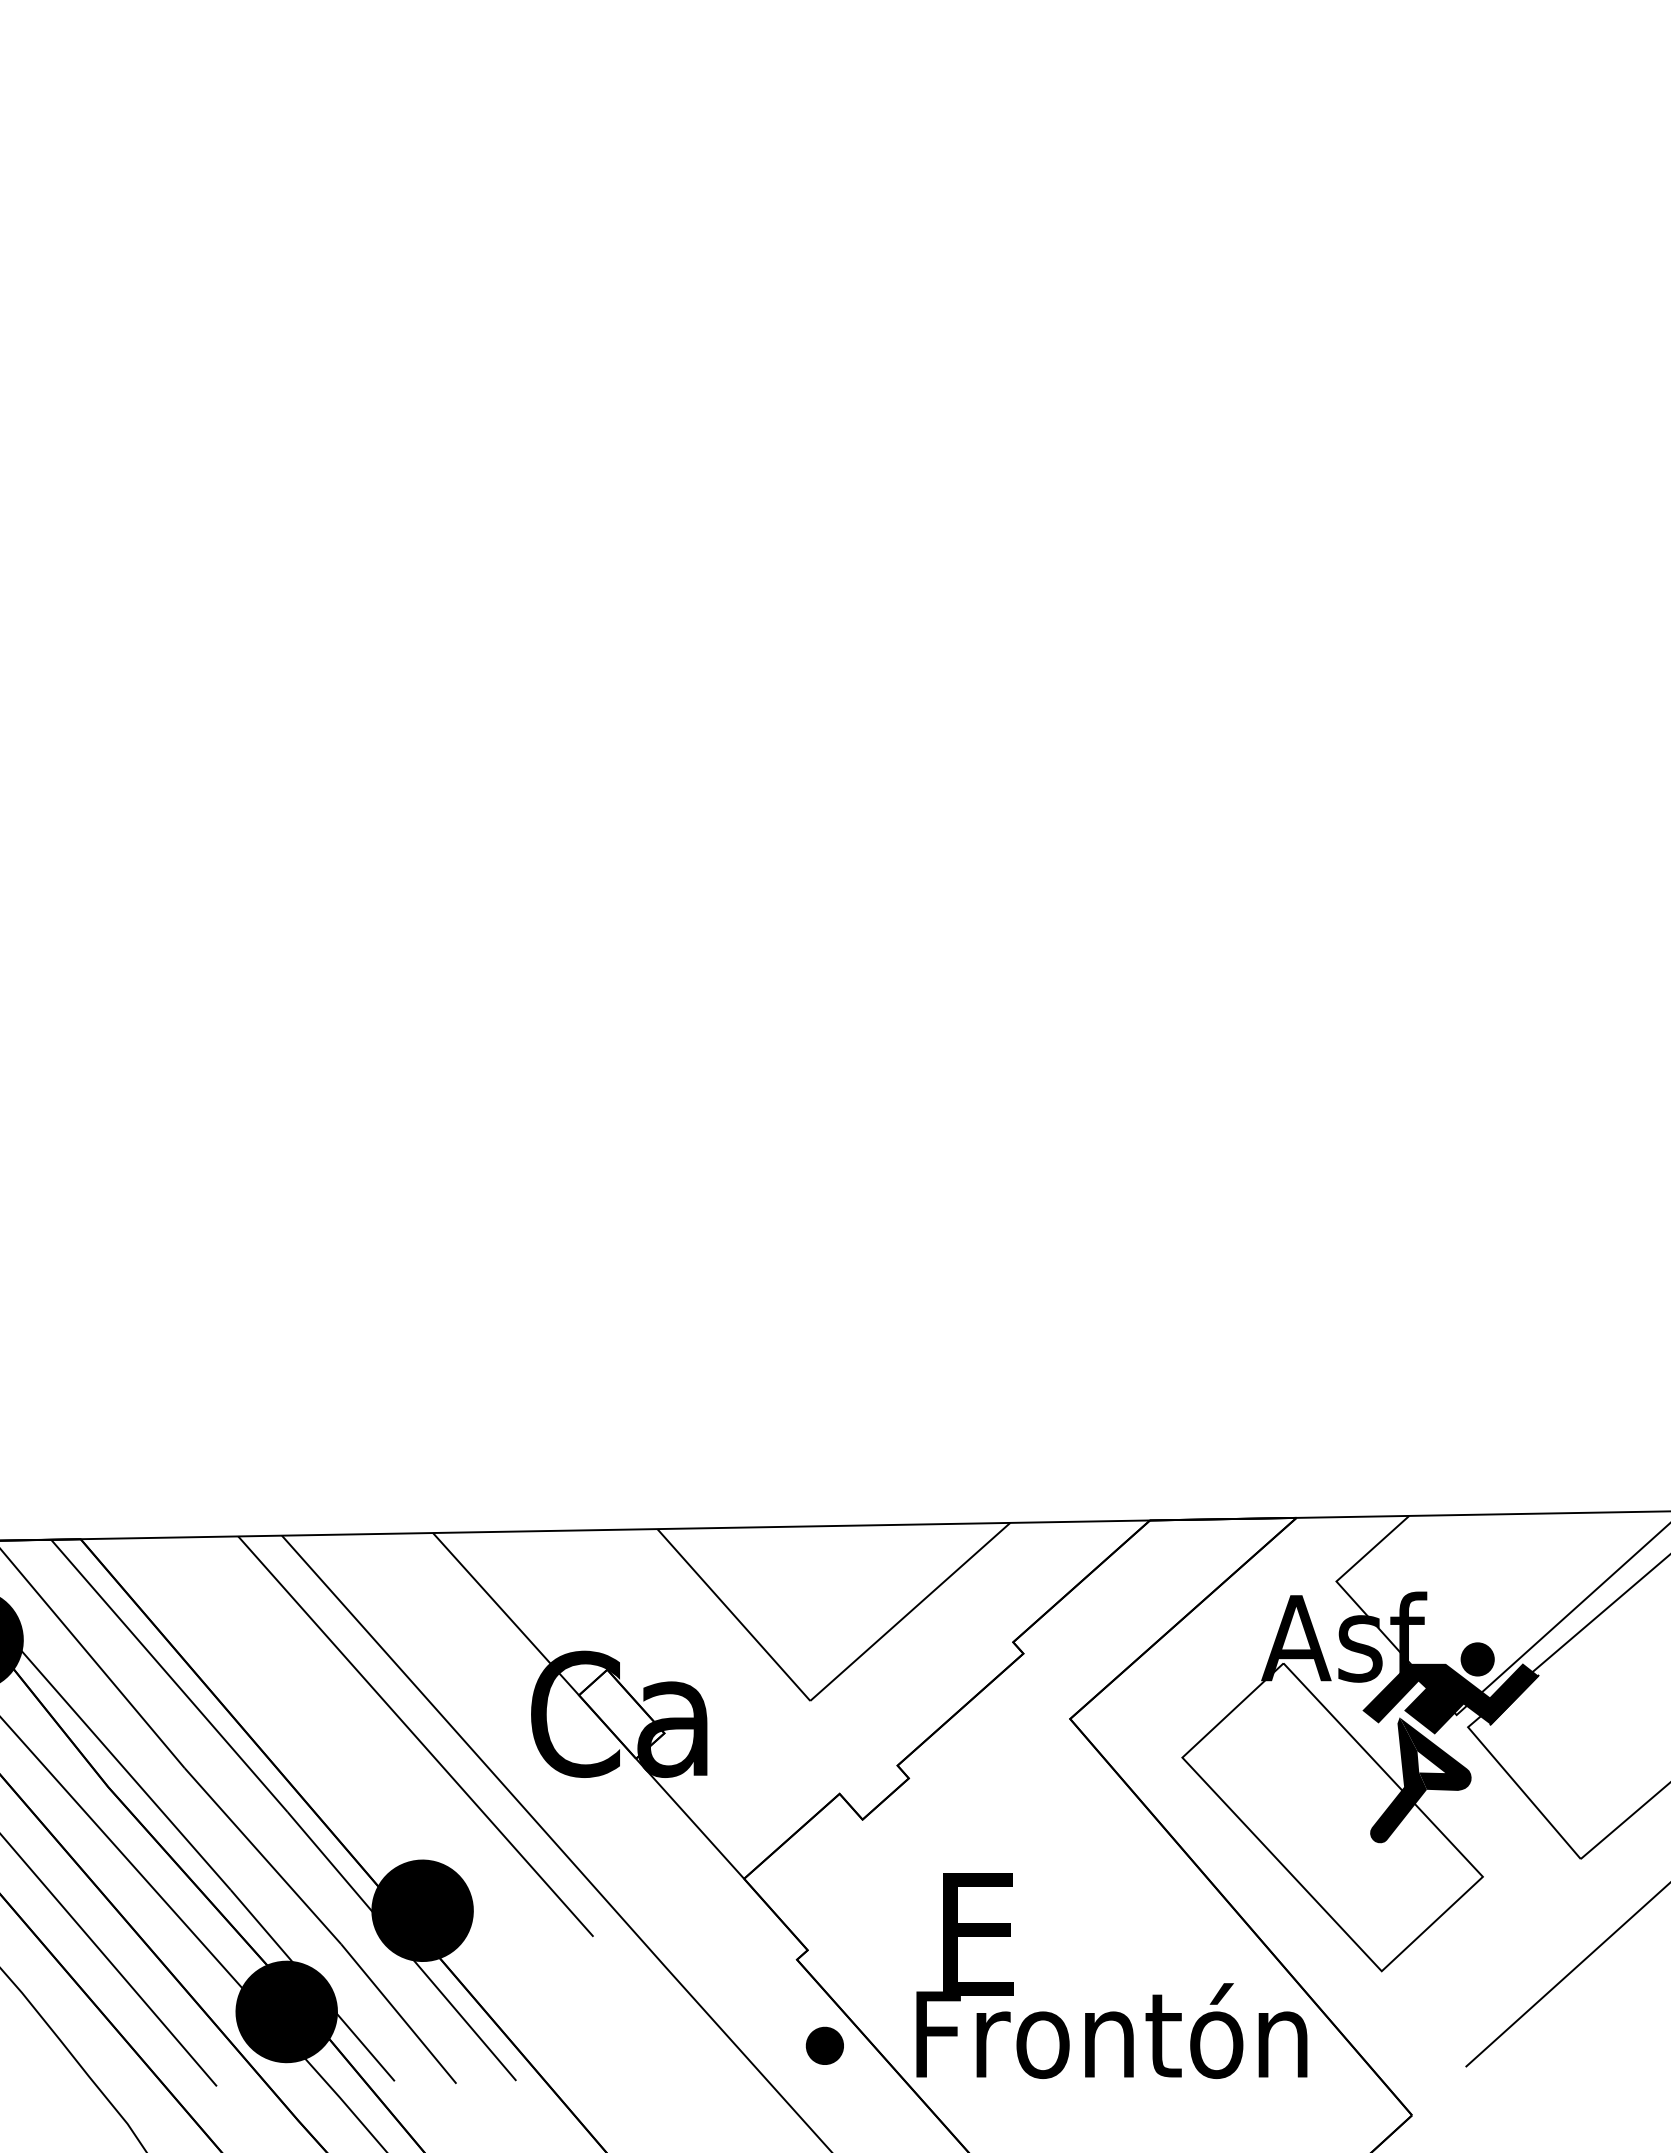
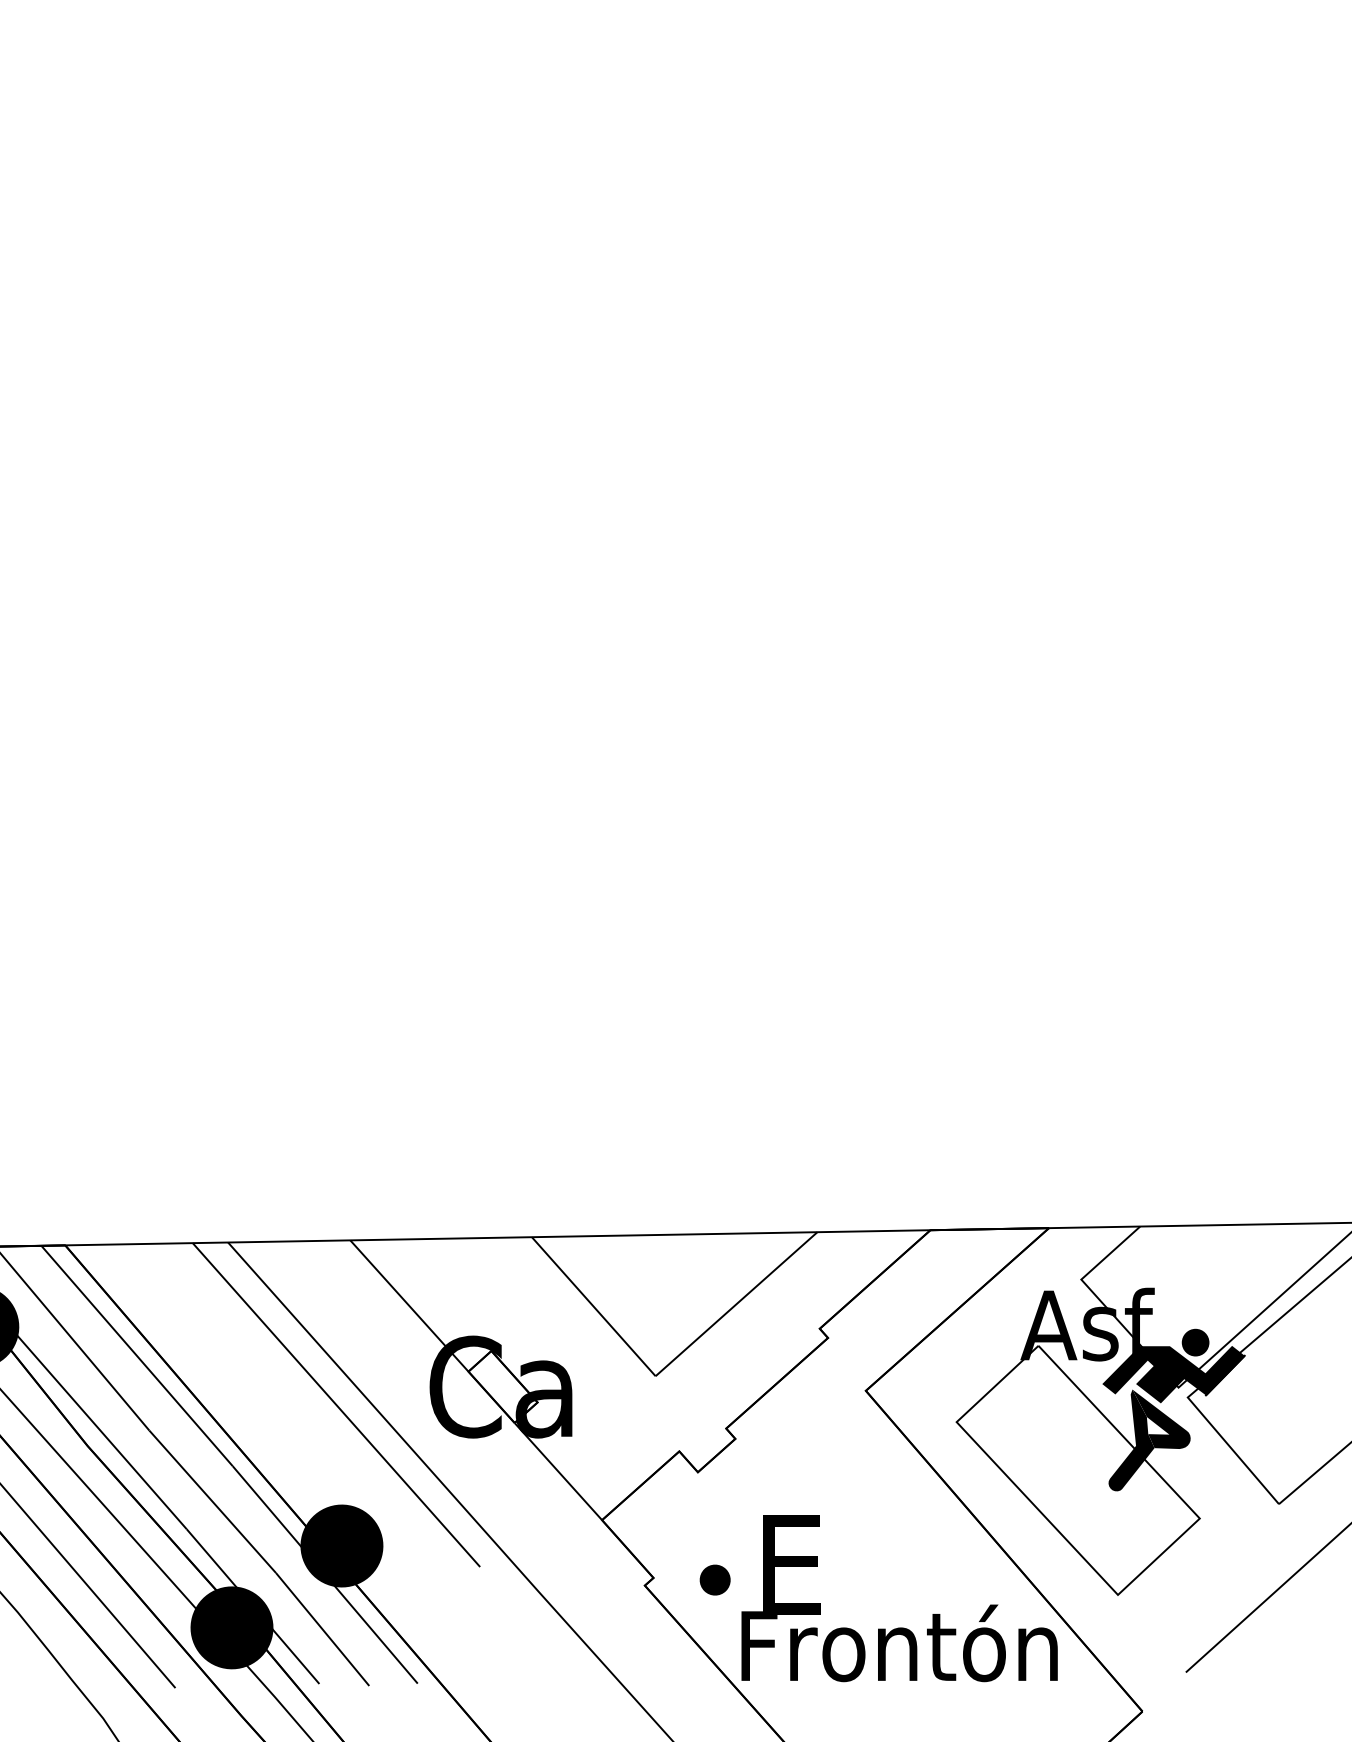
part: (824, 2045) -> (714, 1579), moved

